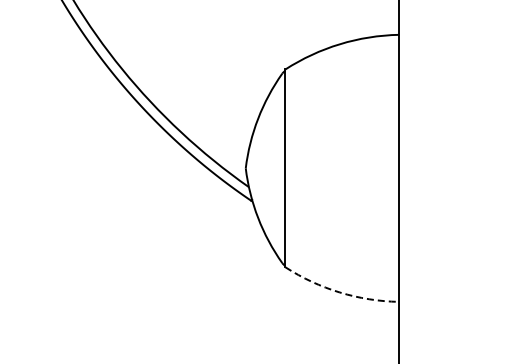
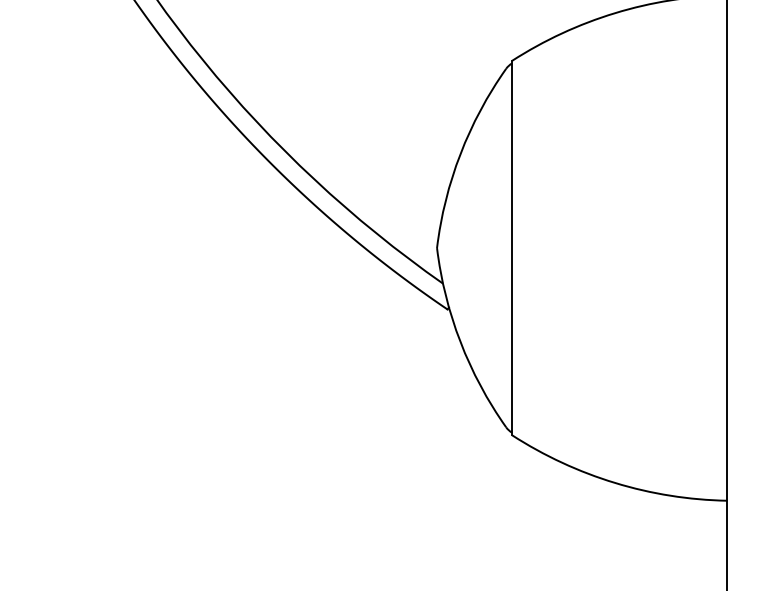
arc: (339, 292) -> (614, 482), dashed -> solid

